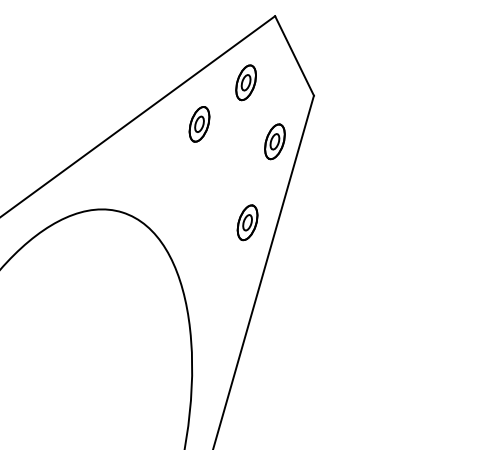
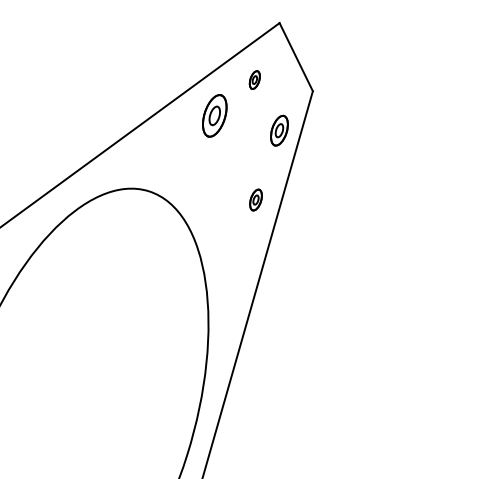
part: (245, 82) -> (254, 79), size x0.6
part: (199, 124) -> (214, 115), size x1.4
part: (246, 222) -> (255, 199), size x0.7

